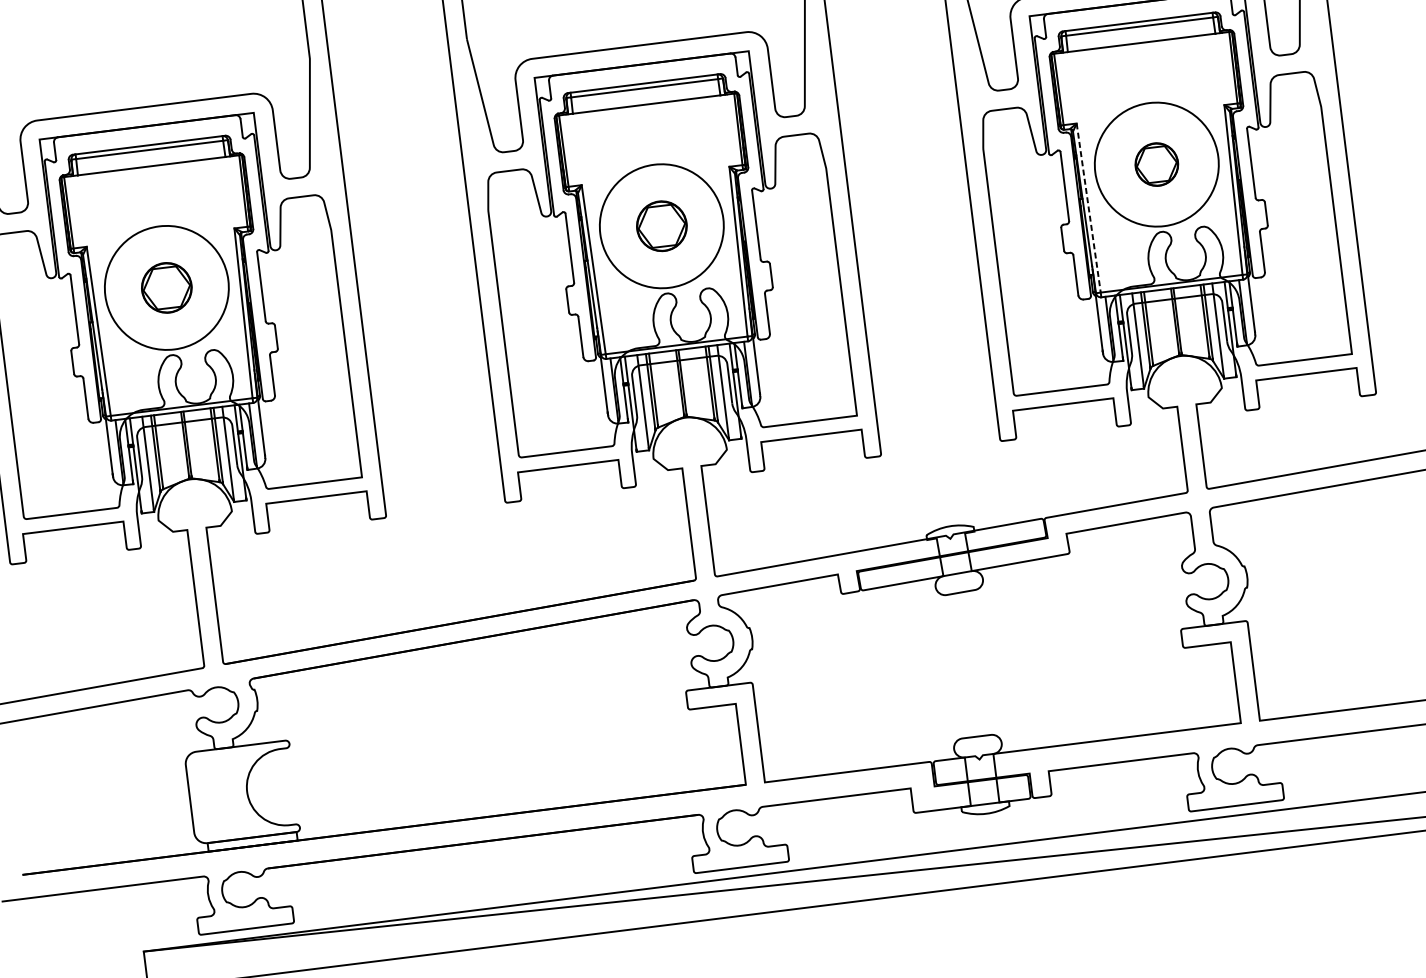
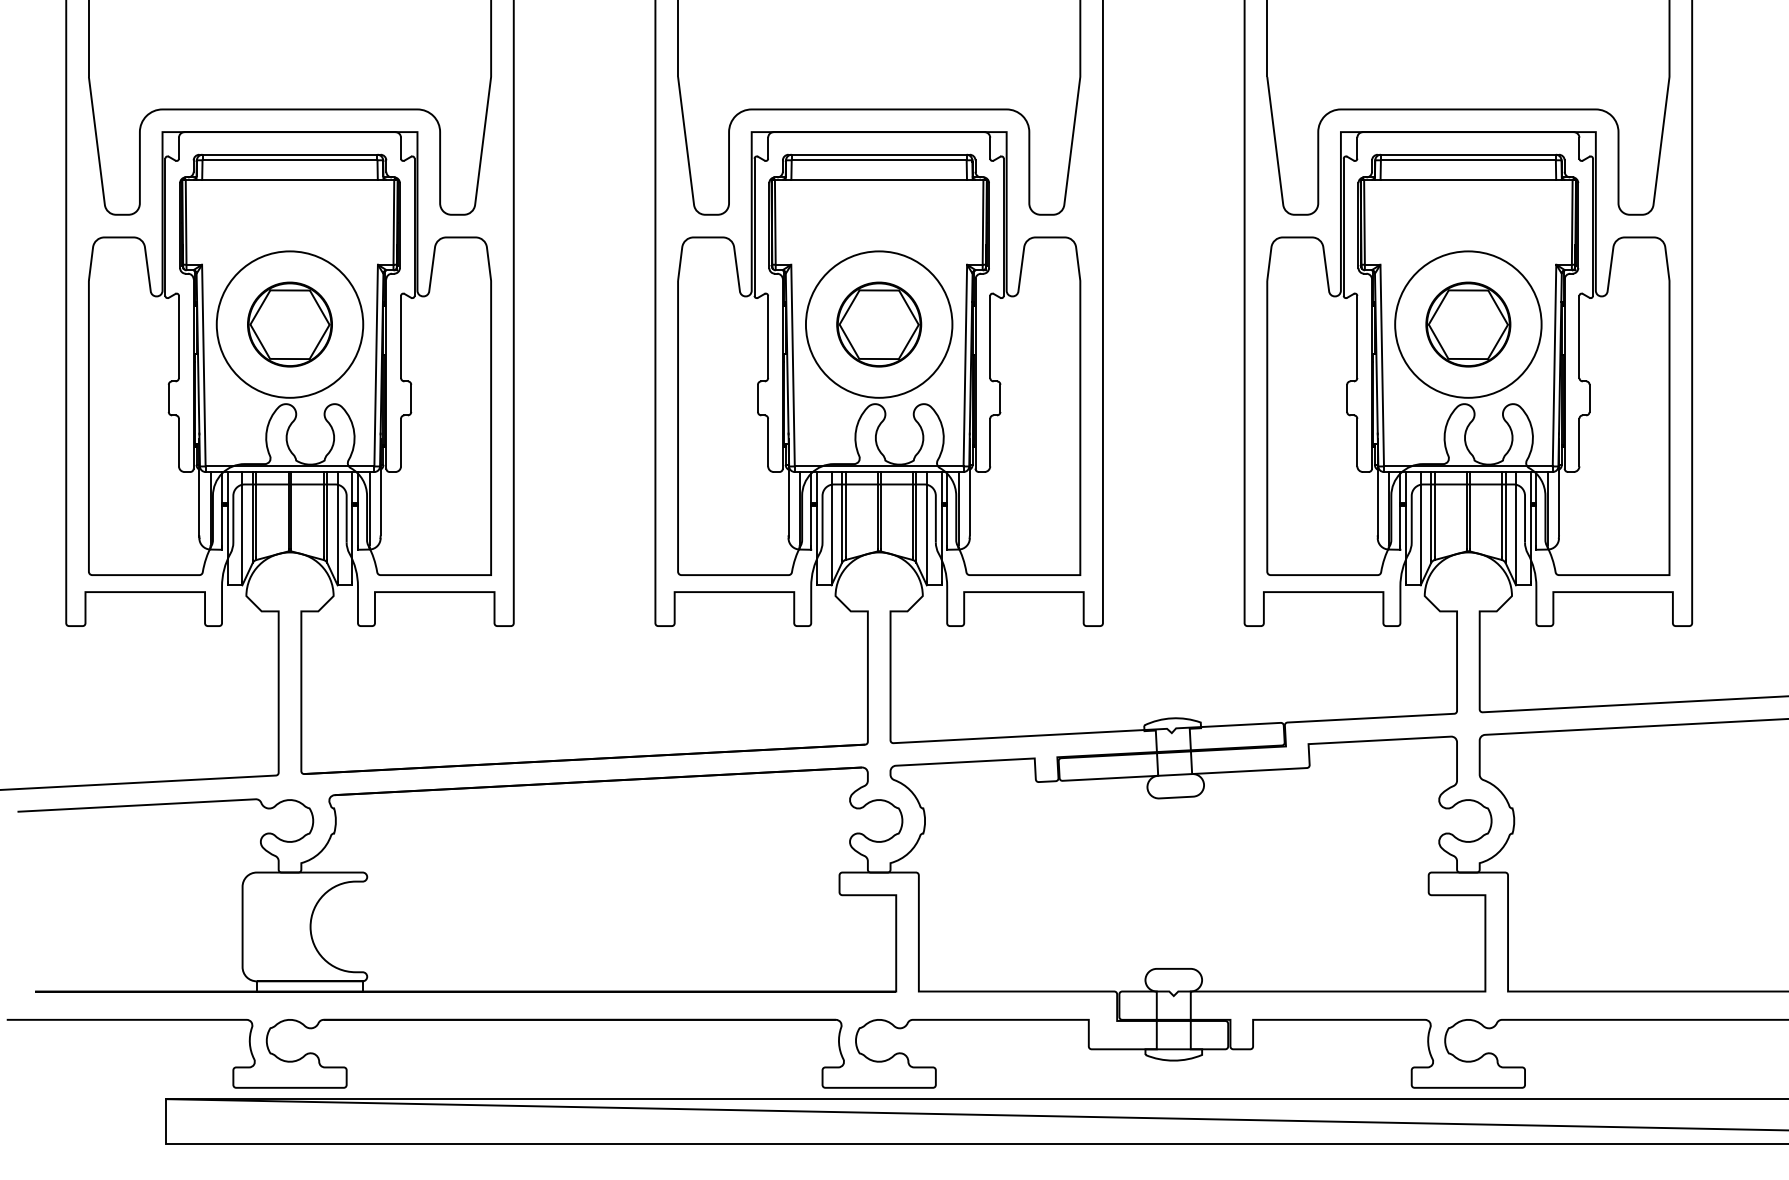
part: (1156, 164) -> (1468, 324), size x1.67
line: (1088, 207) -> (1382, 365), dashed -> solid
part: (662, 226) -> (879, 324), size x1.43
part: (166, 287) -> (289, 324), size x1.43

